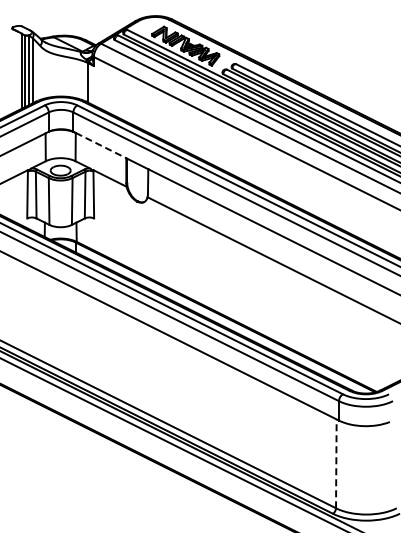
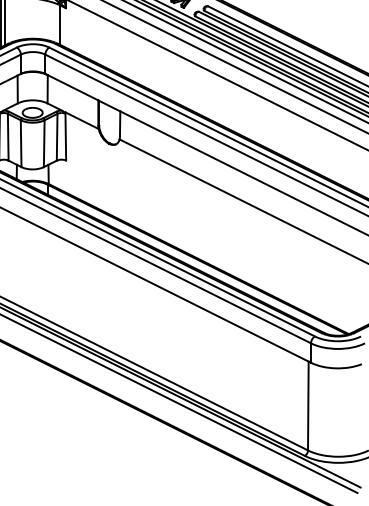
line: (101, 145) -> (73, 87), dashed -> solid
line: (336, 463) -> (308, 405), dashed -> solid

